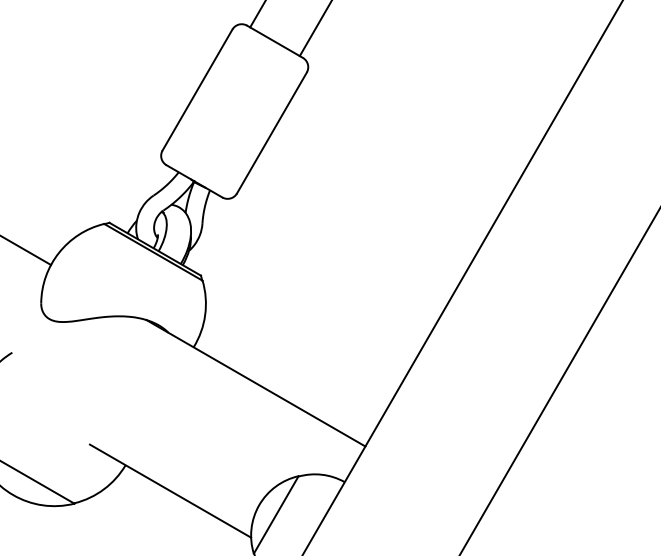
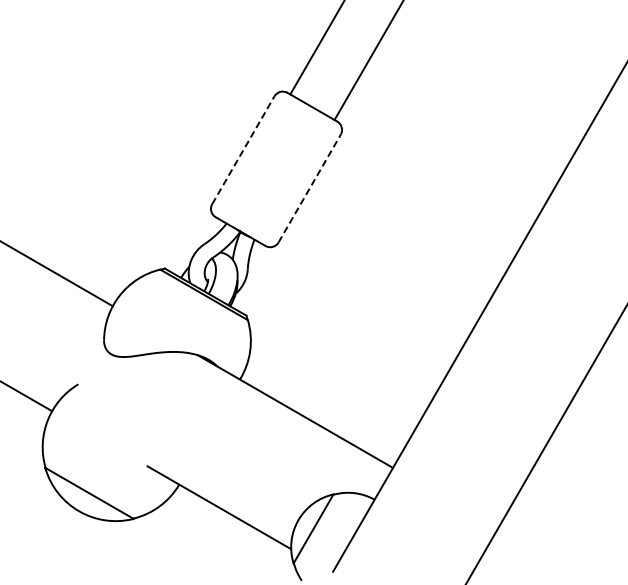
line: (197, 89) -> (243, 149), solid -> dashed
line: (271, 132) -> (309, 188), solid -> dashed

